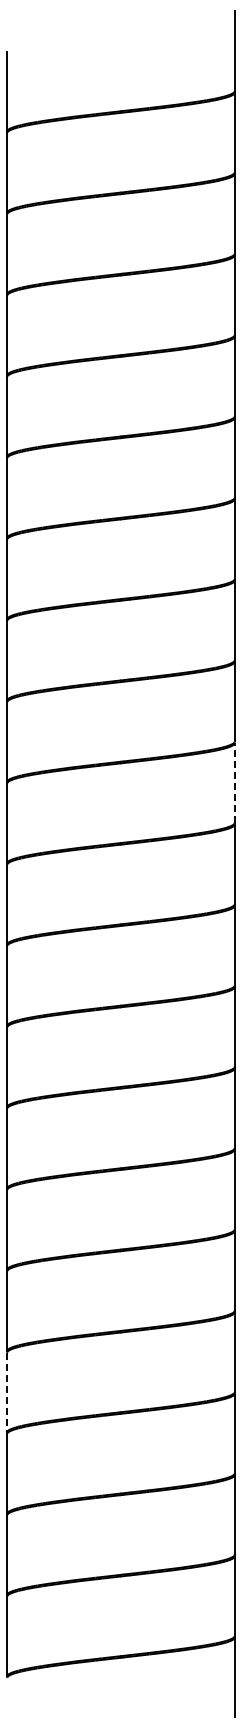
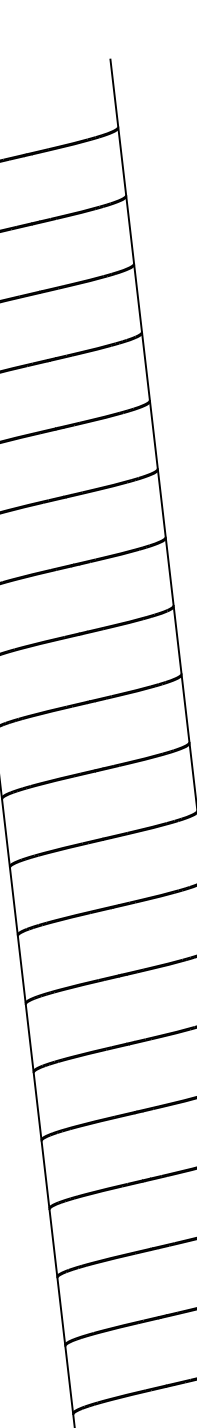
line: (234, 782) -> (185, 708), dashed -> solid
line: (7, 1392) -> (53, 1243), dashed -> solid

